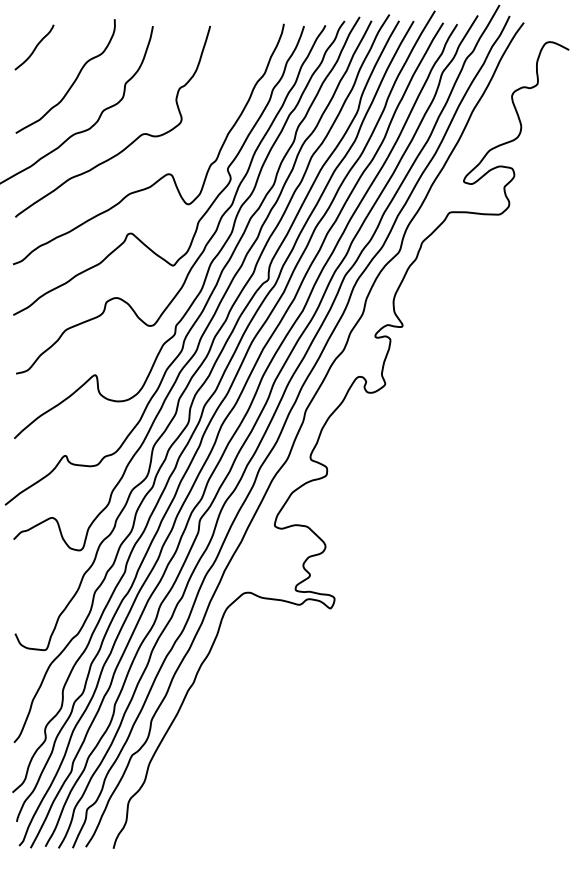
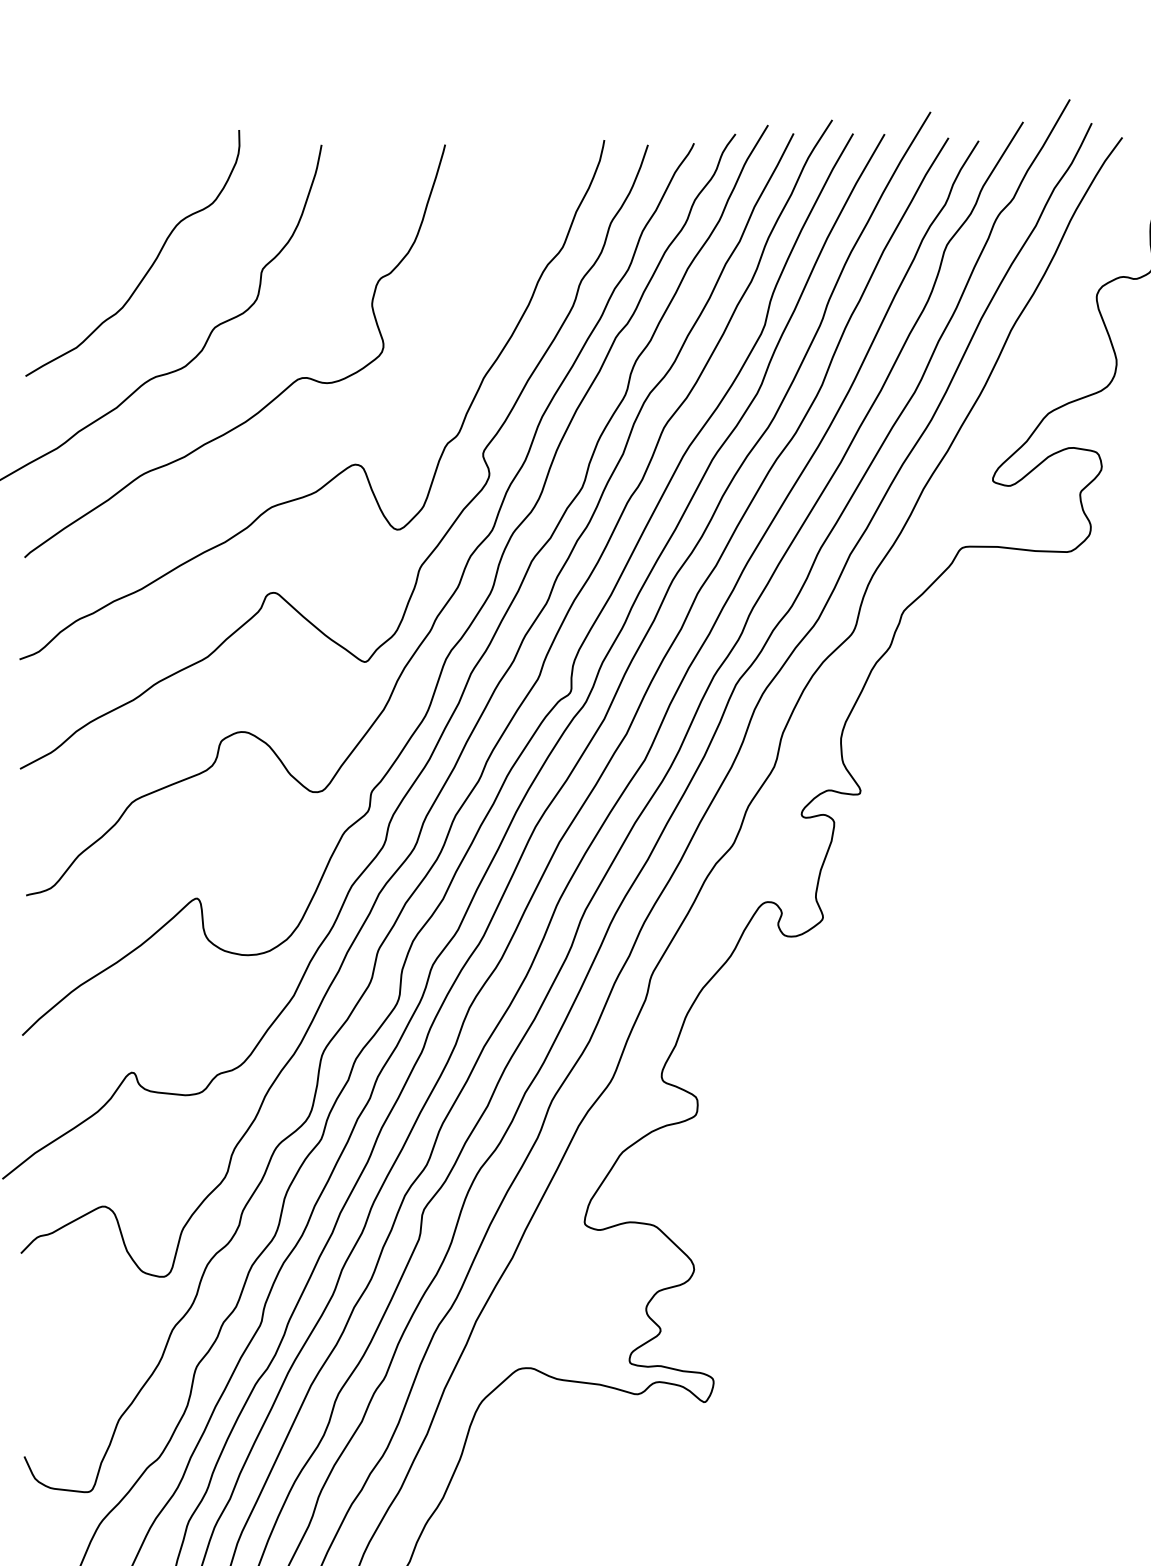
curve: (34, 47) -> (65, 191), removed

